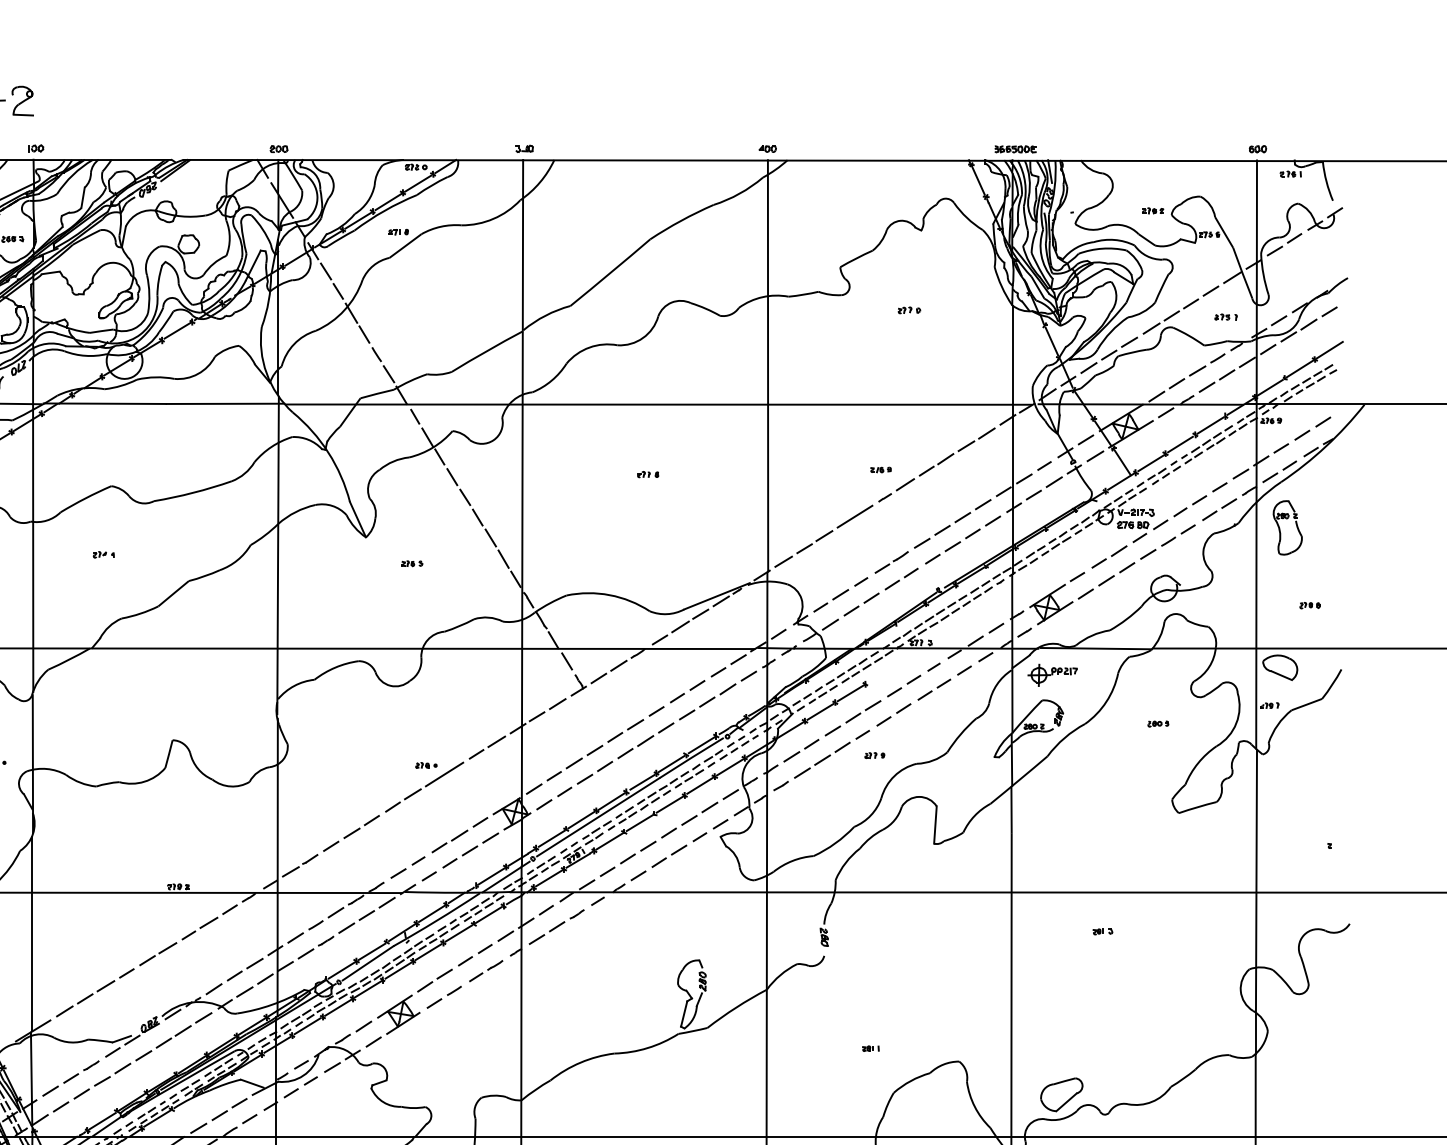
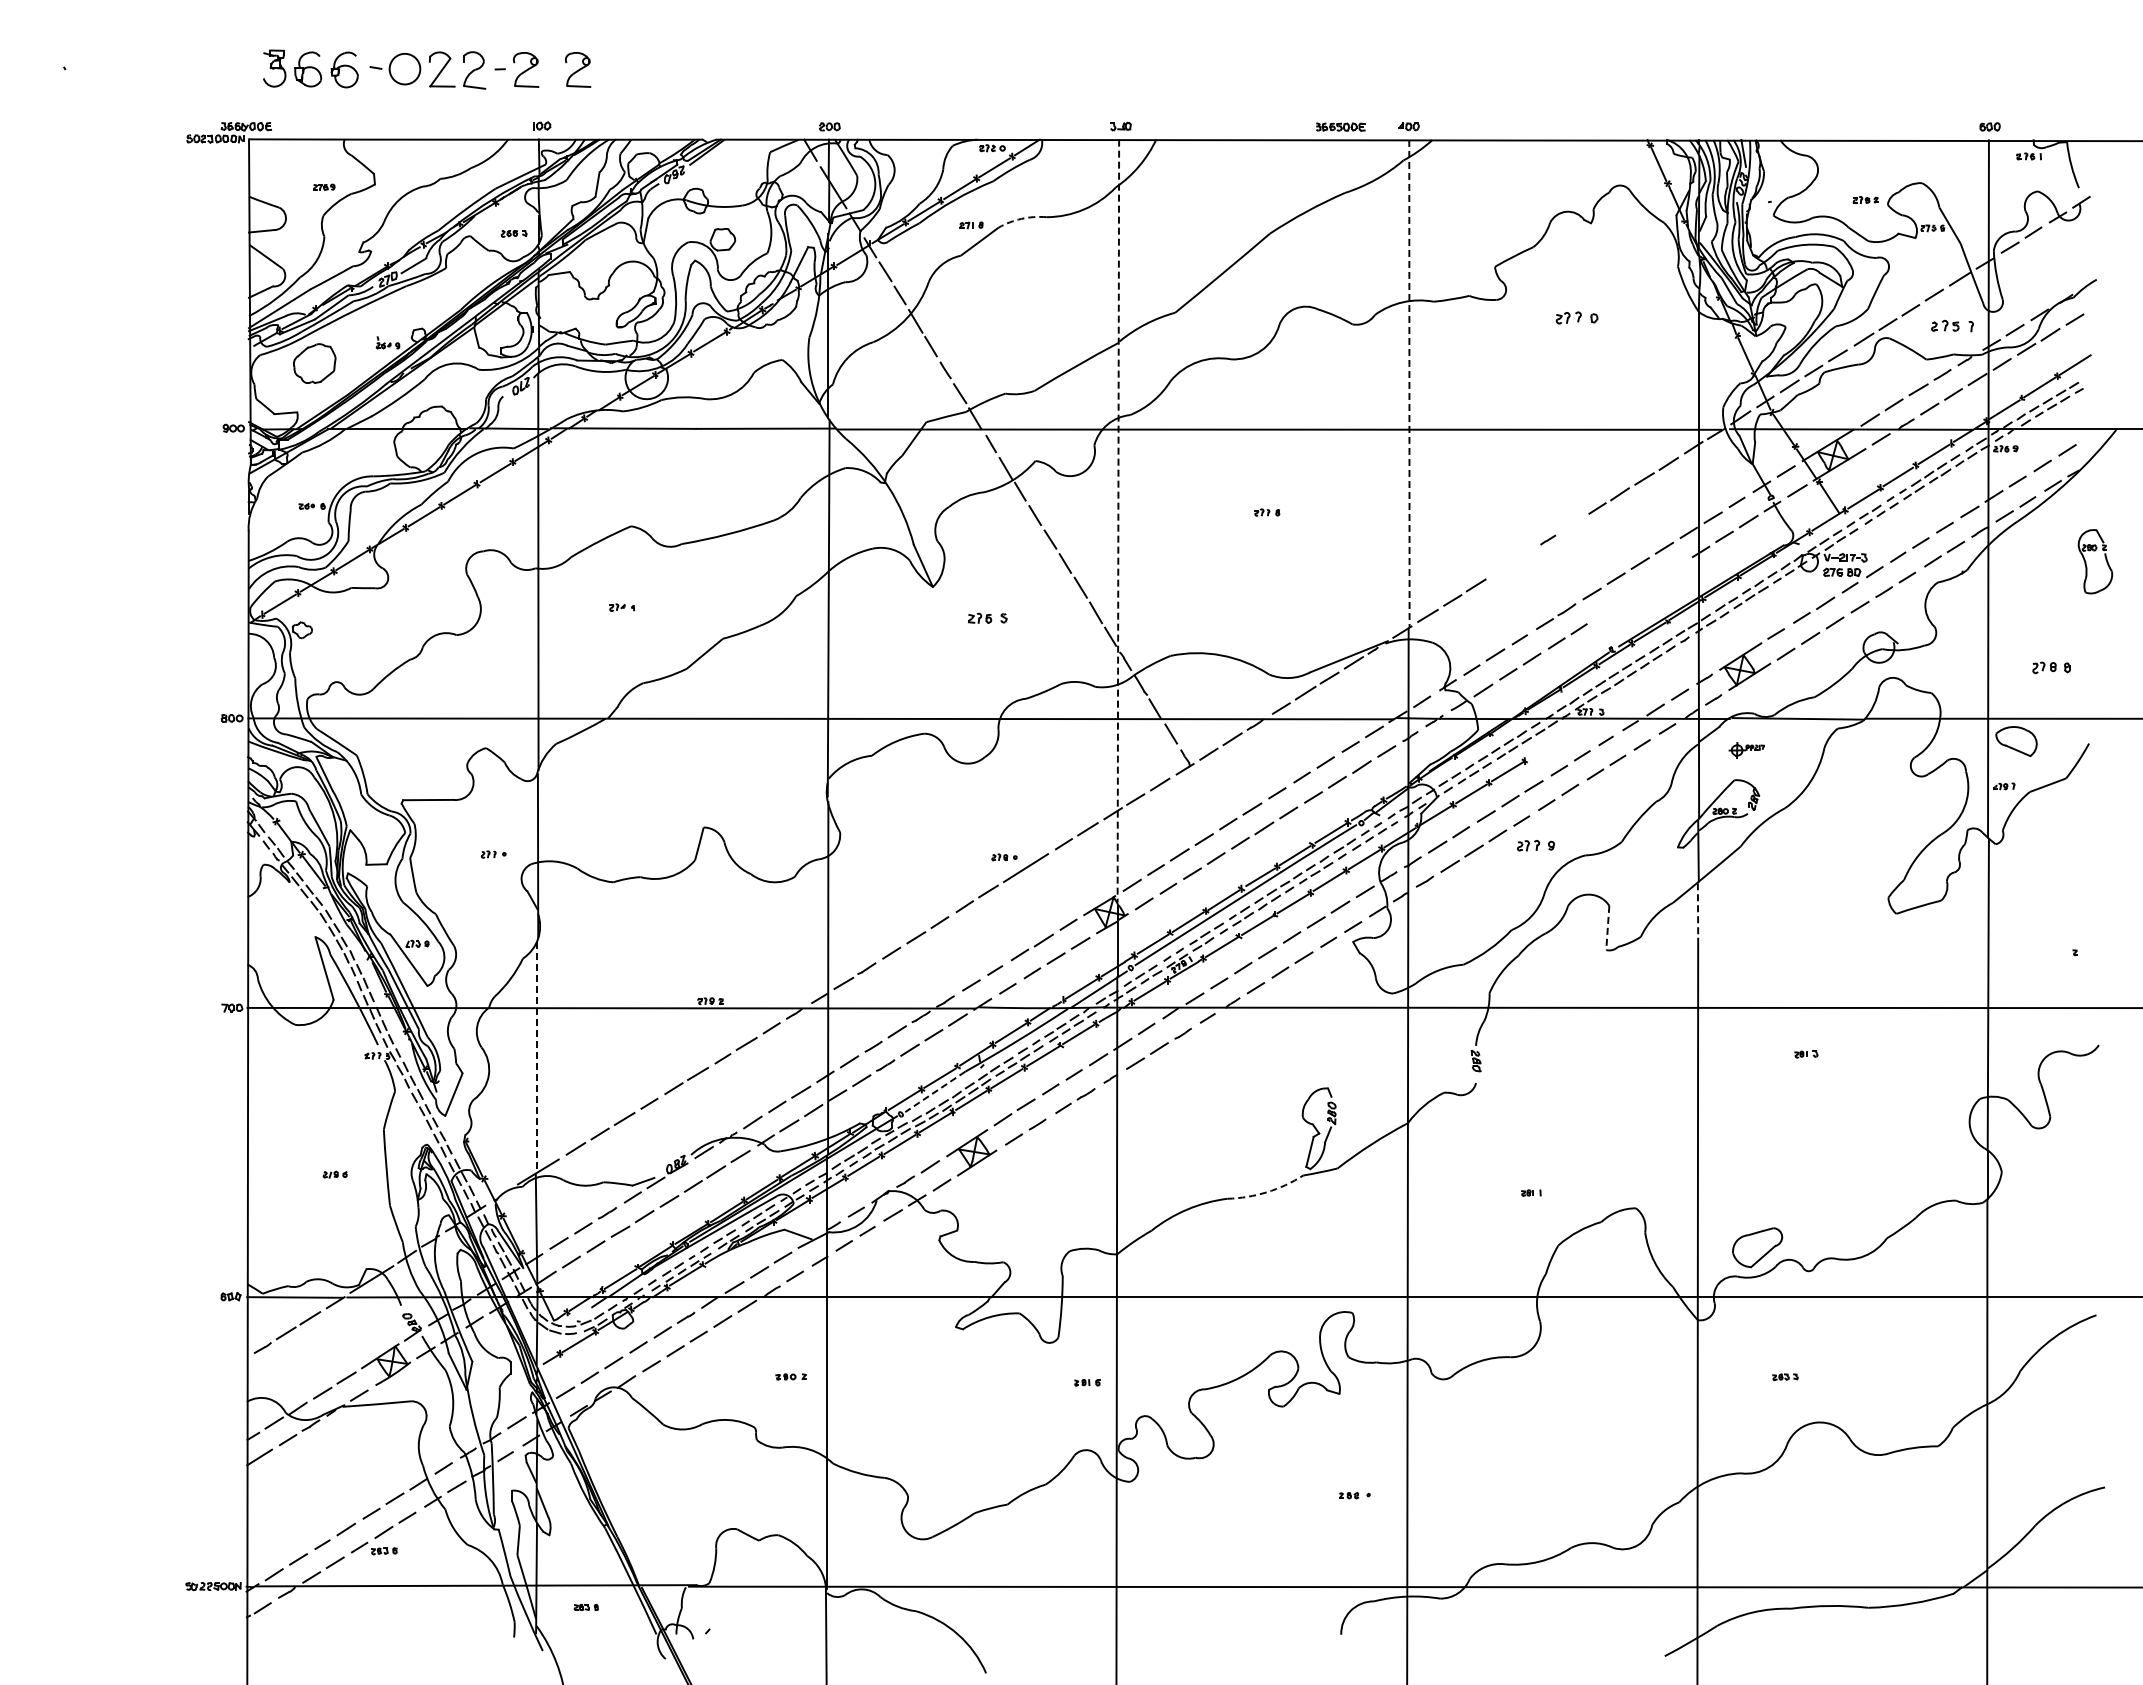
part: (67, 100) -> (578, 69), added
part: (1015, 148) -> (1340, 126), moved
arc: (440, 226) -> (1021, 218), solid -> dashed
part: (909, 309) -> (1576, 317), size x1.6
part: (1225, 316) -> (1951, 325), size x1.6
line: (768, 365) -> (1409, 383), solid -> dashed
part: (880, 469) -> (1542, 506), removed
line: (522, 482) -> (1118, 521), solid -> dashed
line: (905, 484) -> (1572, 524), removed
line: (855, 516) -> (1512, 562), removed
part: (1280, 527) -> (2086, 561), moved
part: (963, 539) -> (1640, 589), removed
part: (412, 563) -> (987, 617), size x1.6
part: (1309, 605) -> (2051, 667), size x1.6
part: (1052, 675) -> (1746, 750), size x0.6
part: (1157, 724) -> (1871, 808), removed
part: (874, 755) -> (1535, 845), size x1.6
line: (1011, 809) -> (1698, 909), solid -> dashed
line: (935, 825) -> (1607, 928), solid -> dashed
line: (32, 934) -> (537, 1057), solid -> dashed
line: (367, 963) -> (934, 1092), solid -> dashed
arc: (647, 1048) -> (1266, 1192), solid -> dashed

